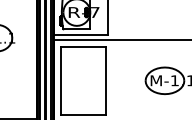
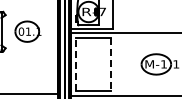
line: (60, 79) -> (76, 63), solid -> dashed
line: (106, 80) -> (111, 64), solid -> dashed

